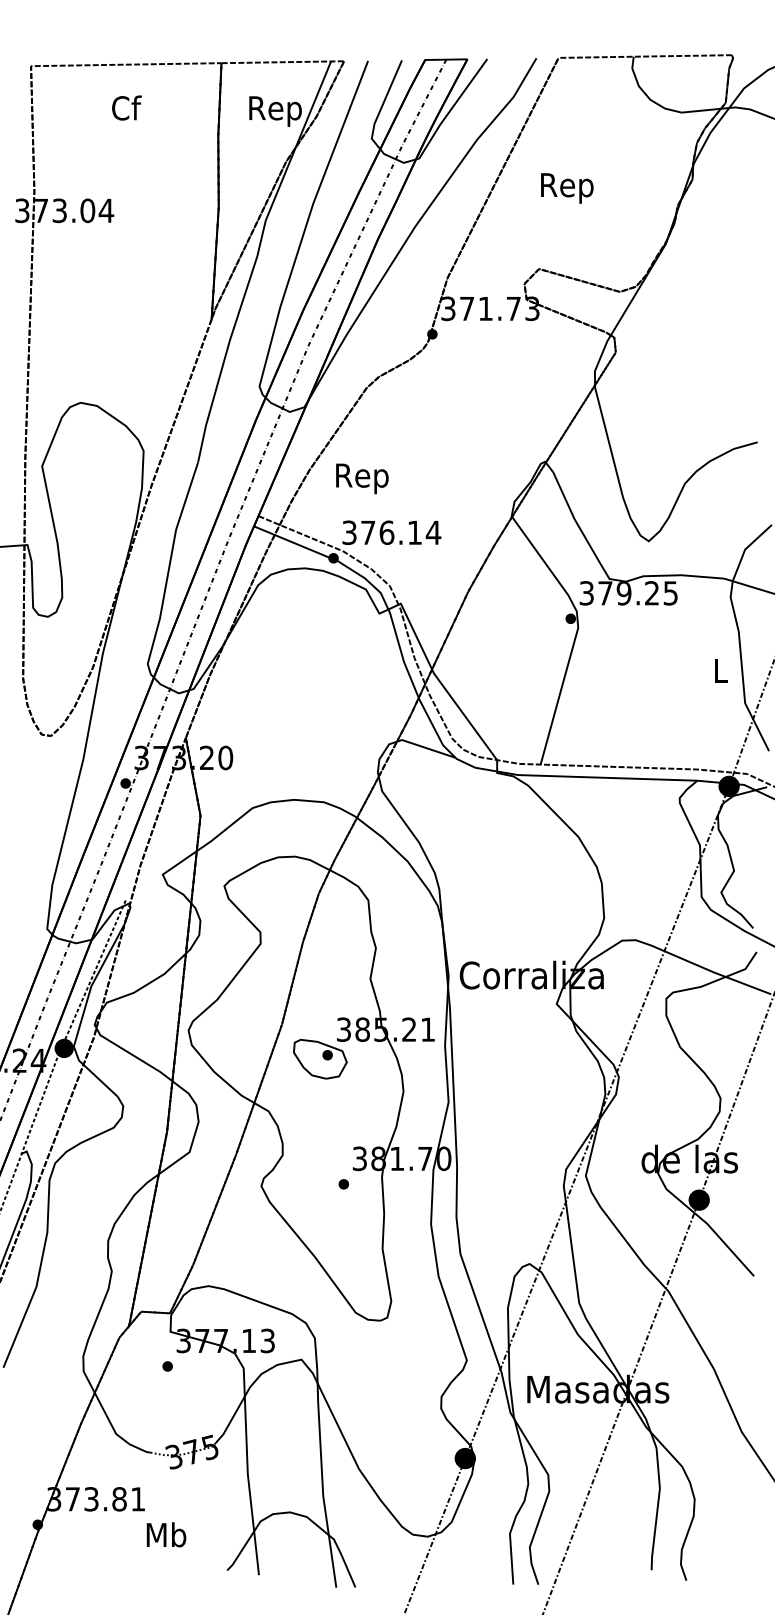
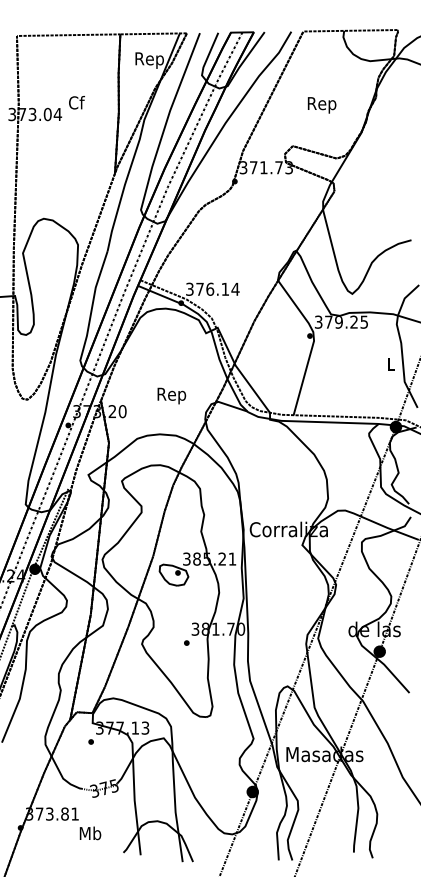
text: (125, 107) -> (76, 102), moved
text: (566, 188) -> (321, 105), moved
text: (361, 477) -> (171, 395), moved

